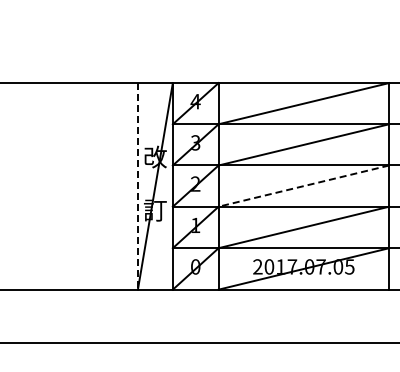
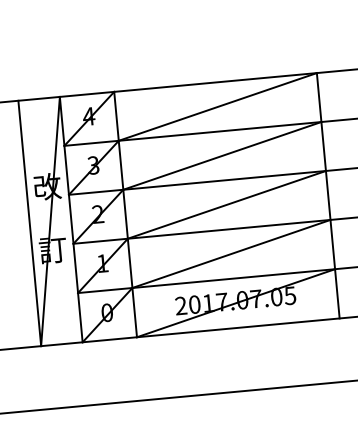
line: (137, 186) -> (29, 223), dashed -> solid
line: (303, 186) -> (226, 205), dashed -> solid

